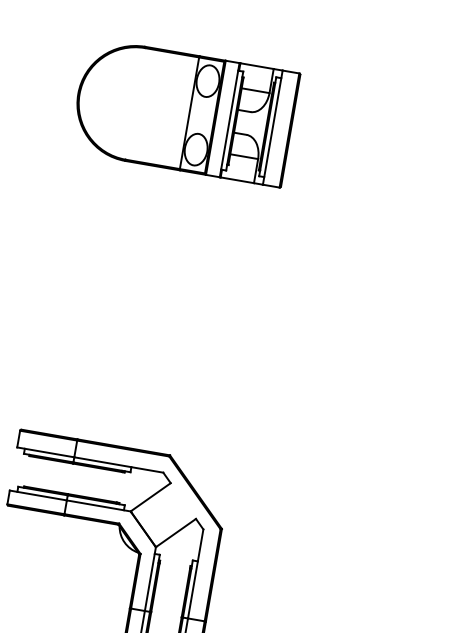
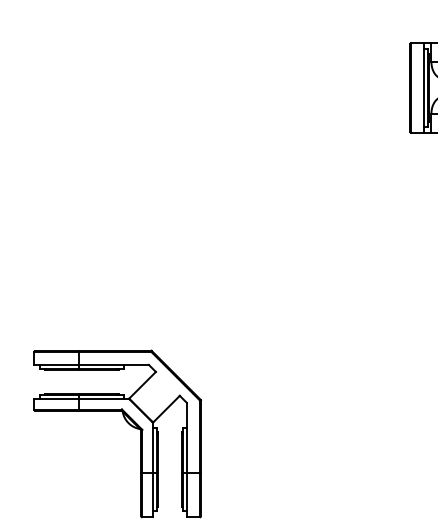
part: (184, 111) -> (117, 87), removed

